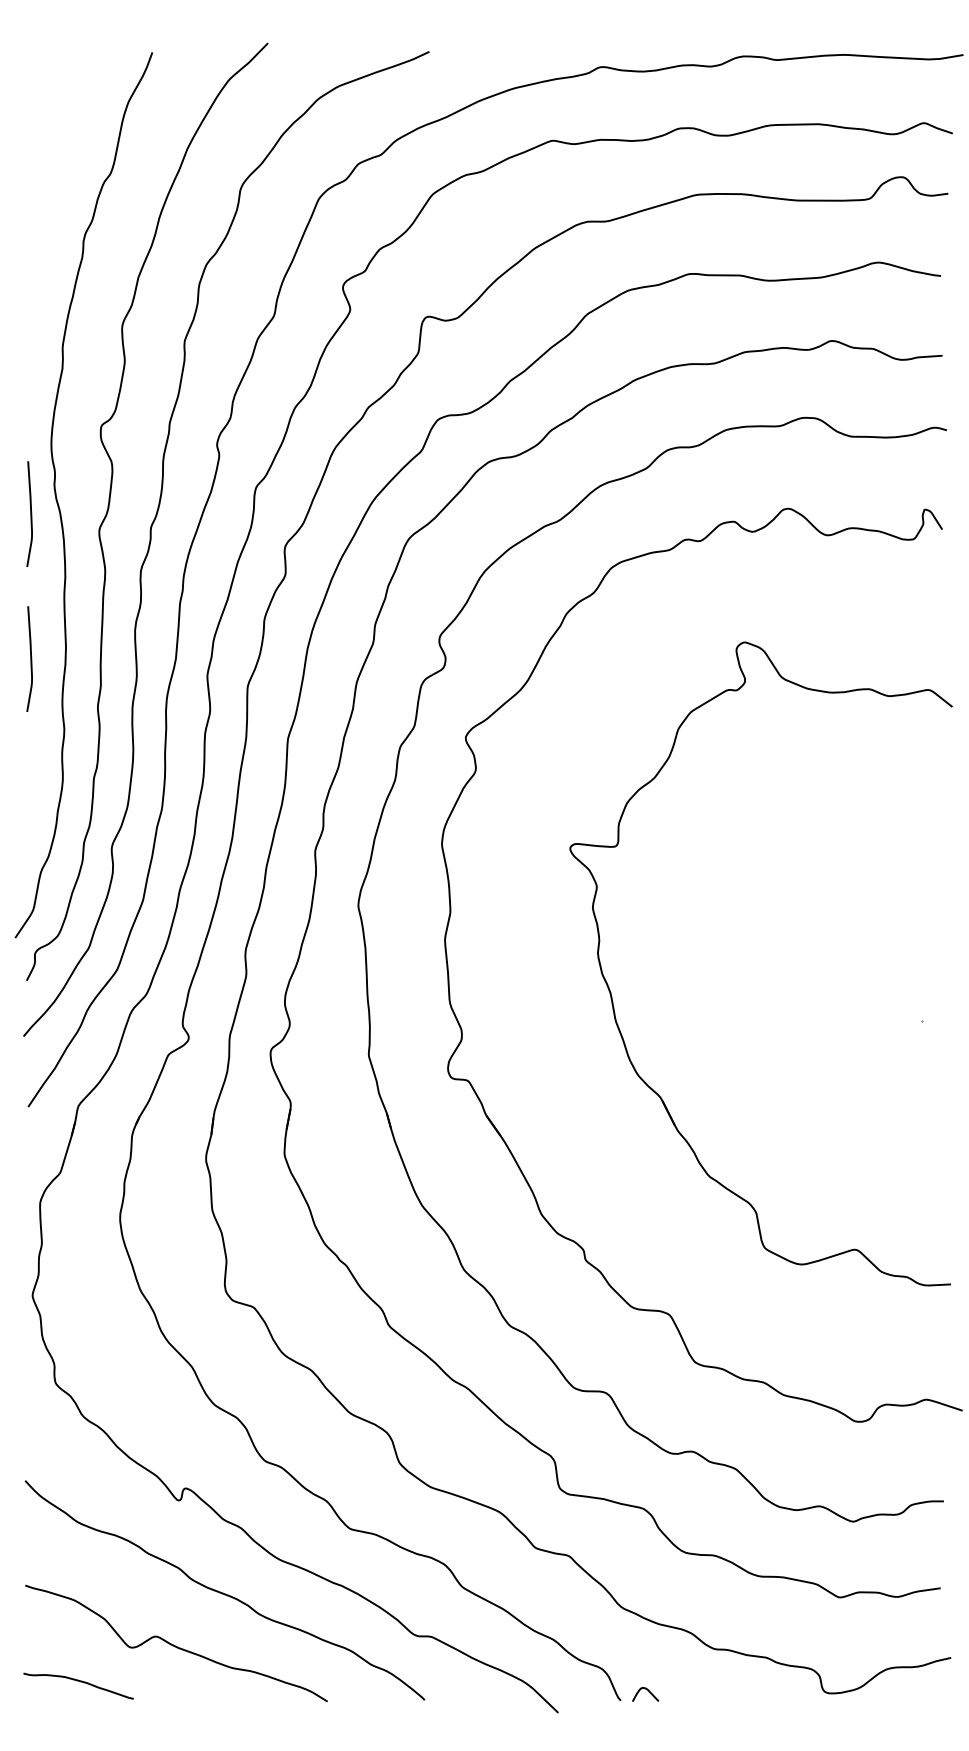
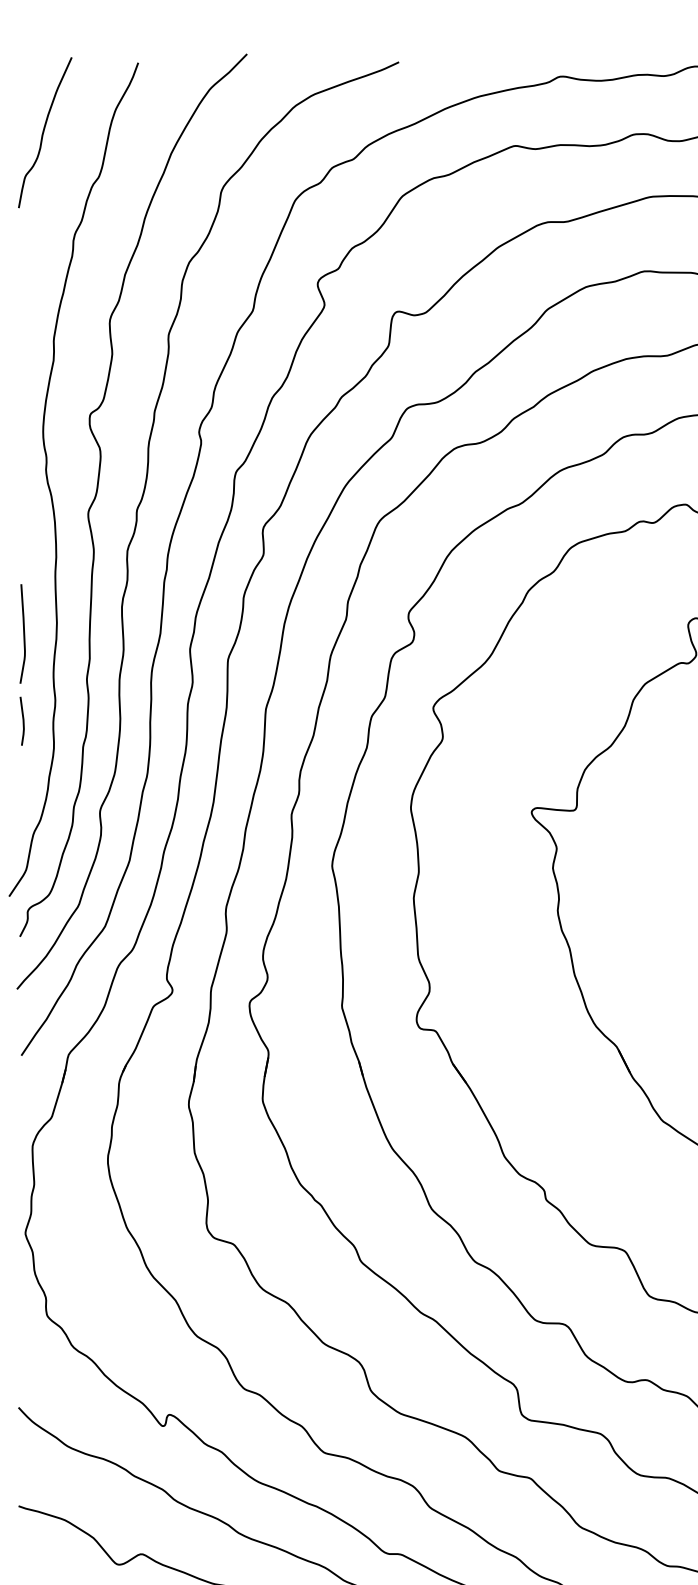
curve: (52, 126) -> (44, 132), added
curve: (30, 513) -> (23, 496), removed
line: (29, 751) -> (22, 720), added

